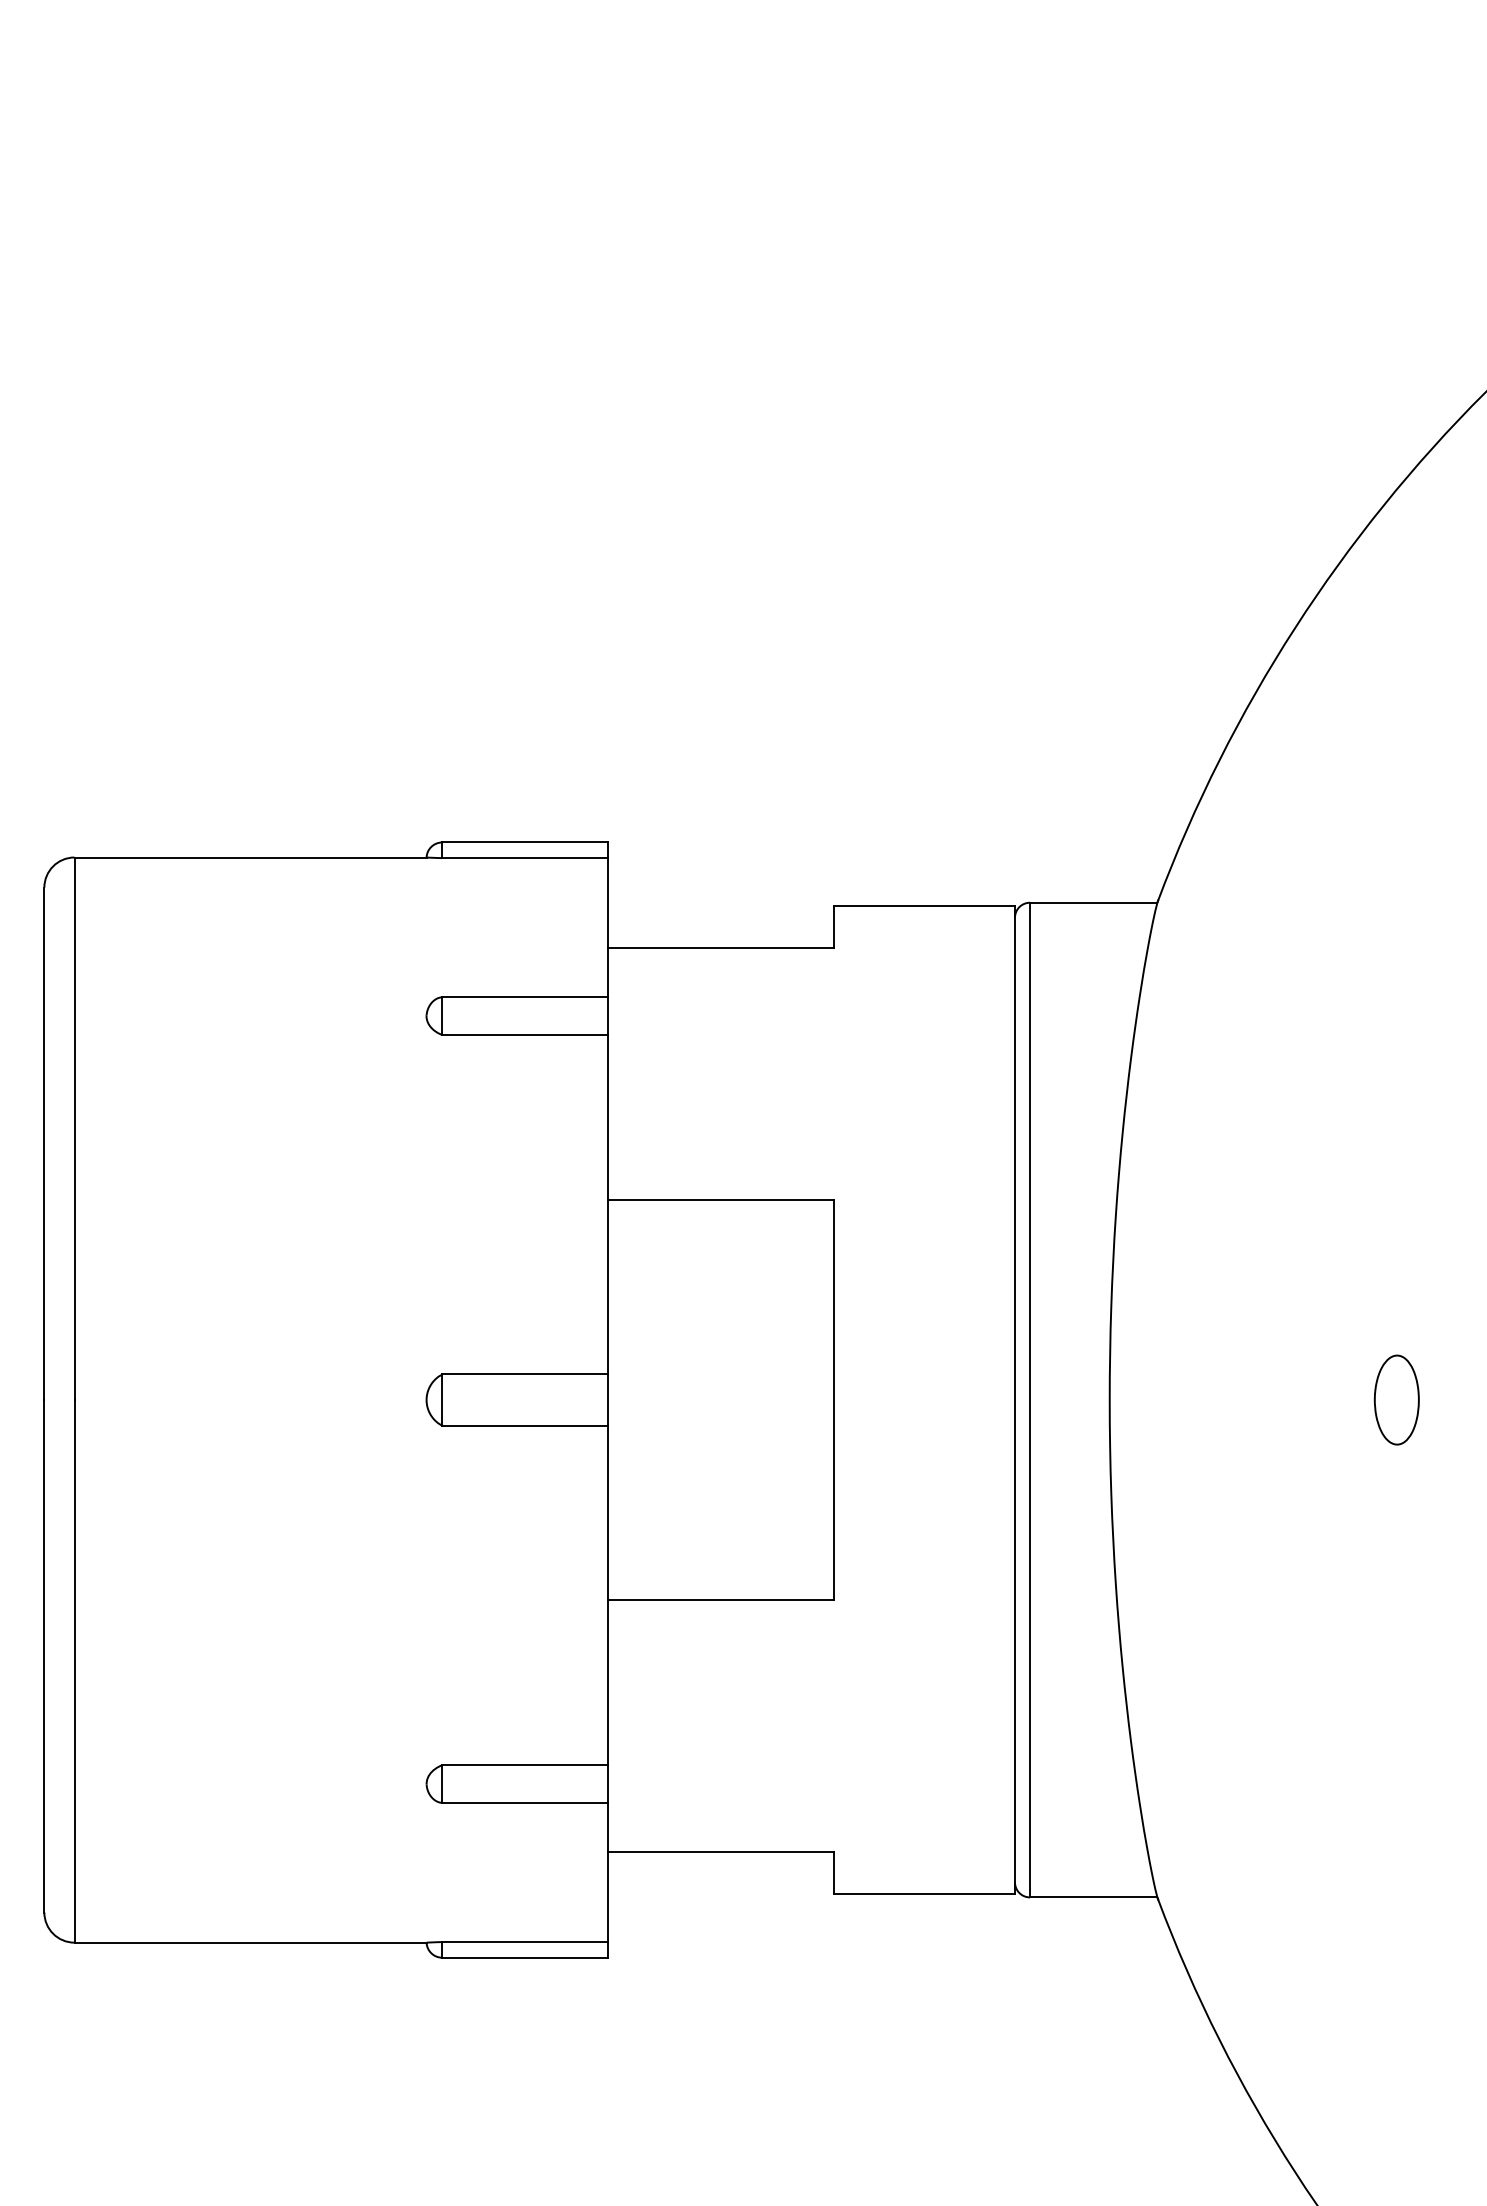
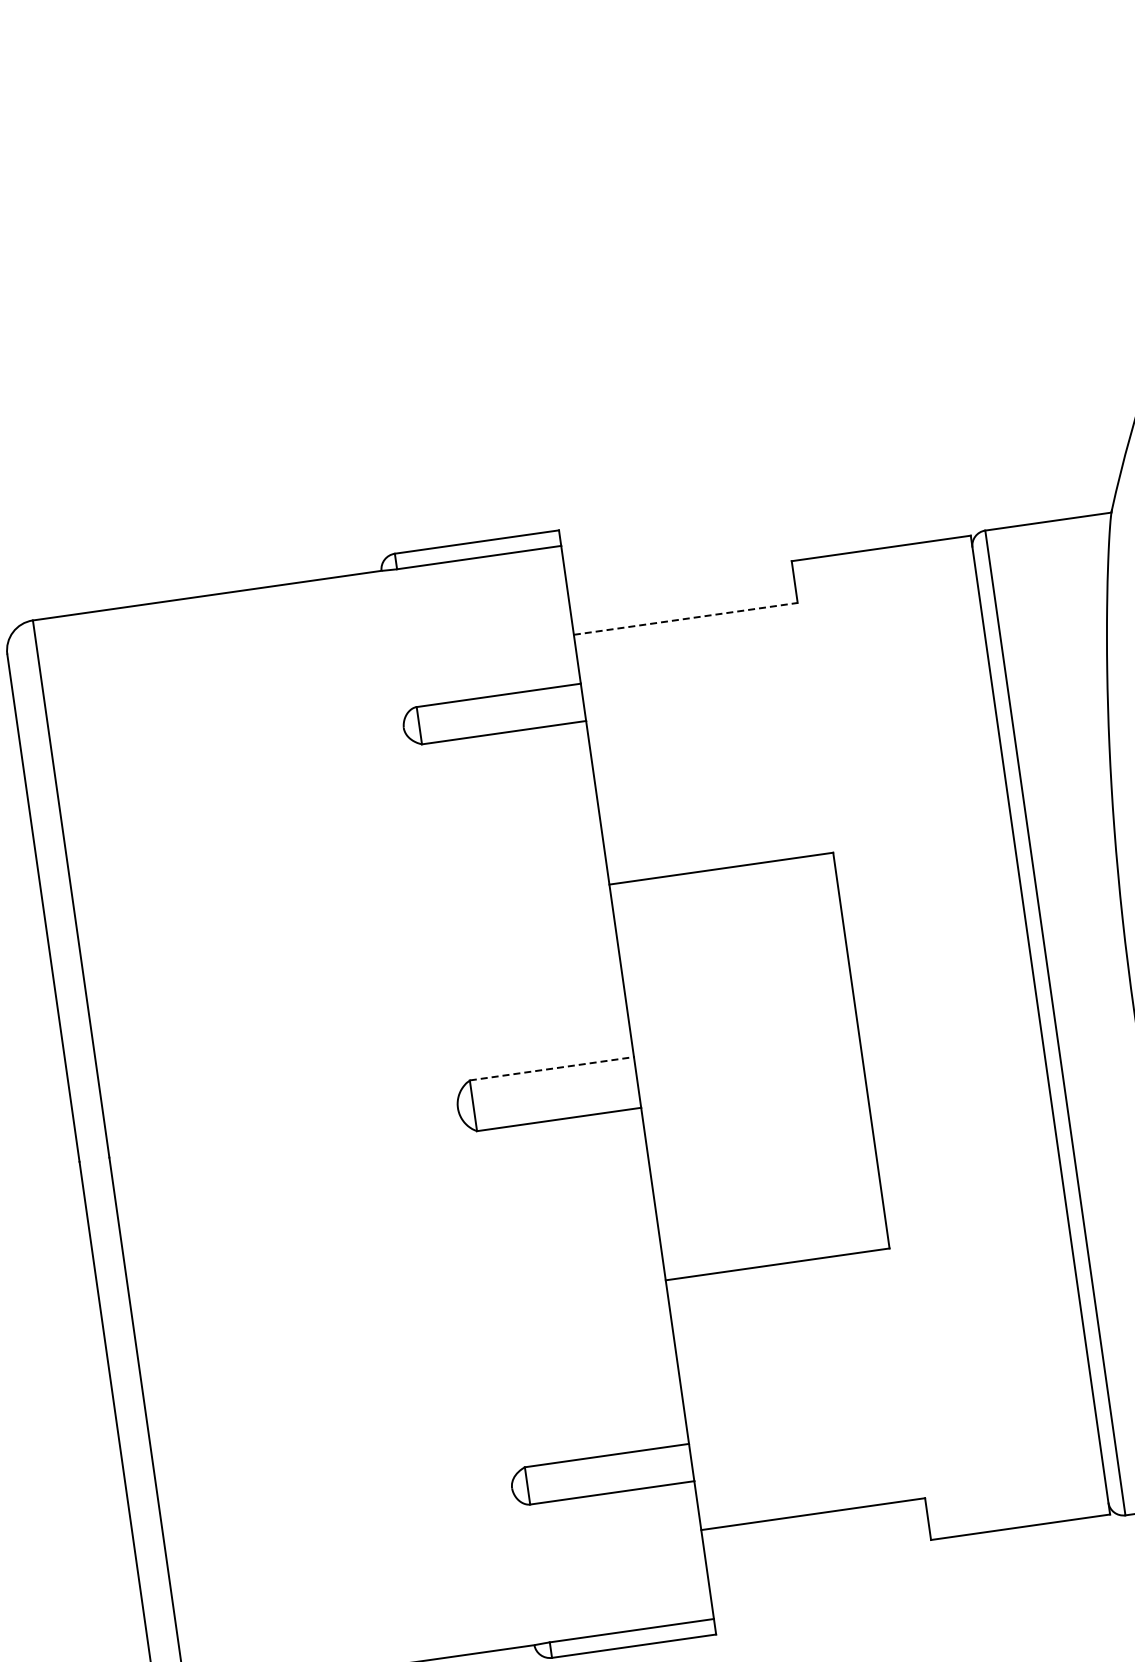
line: (721, 947) -> (686, 618), solid -> dashed
line: (525, 1374) -> (552, 1068), solid -> dashed

